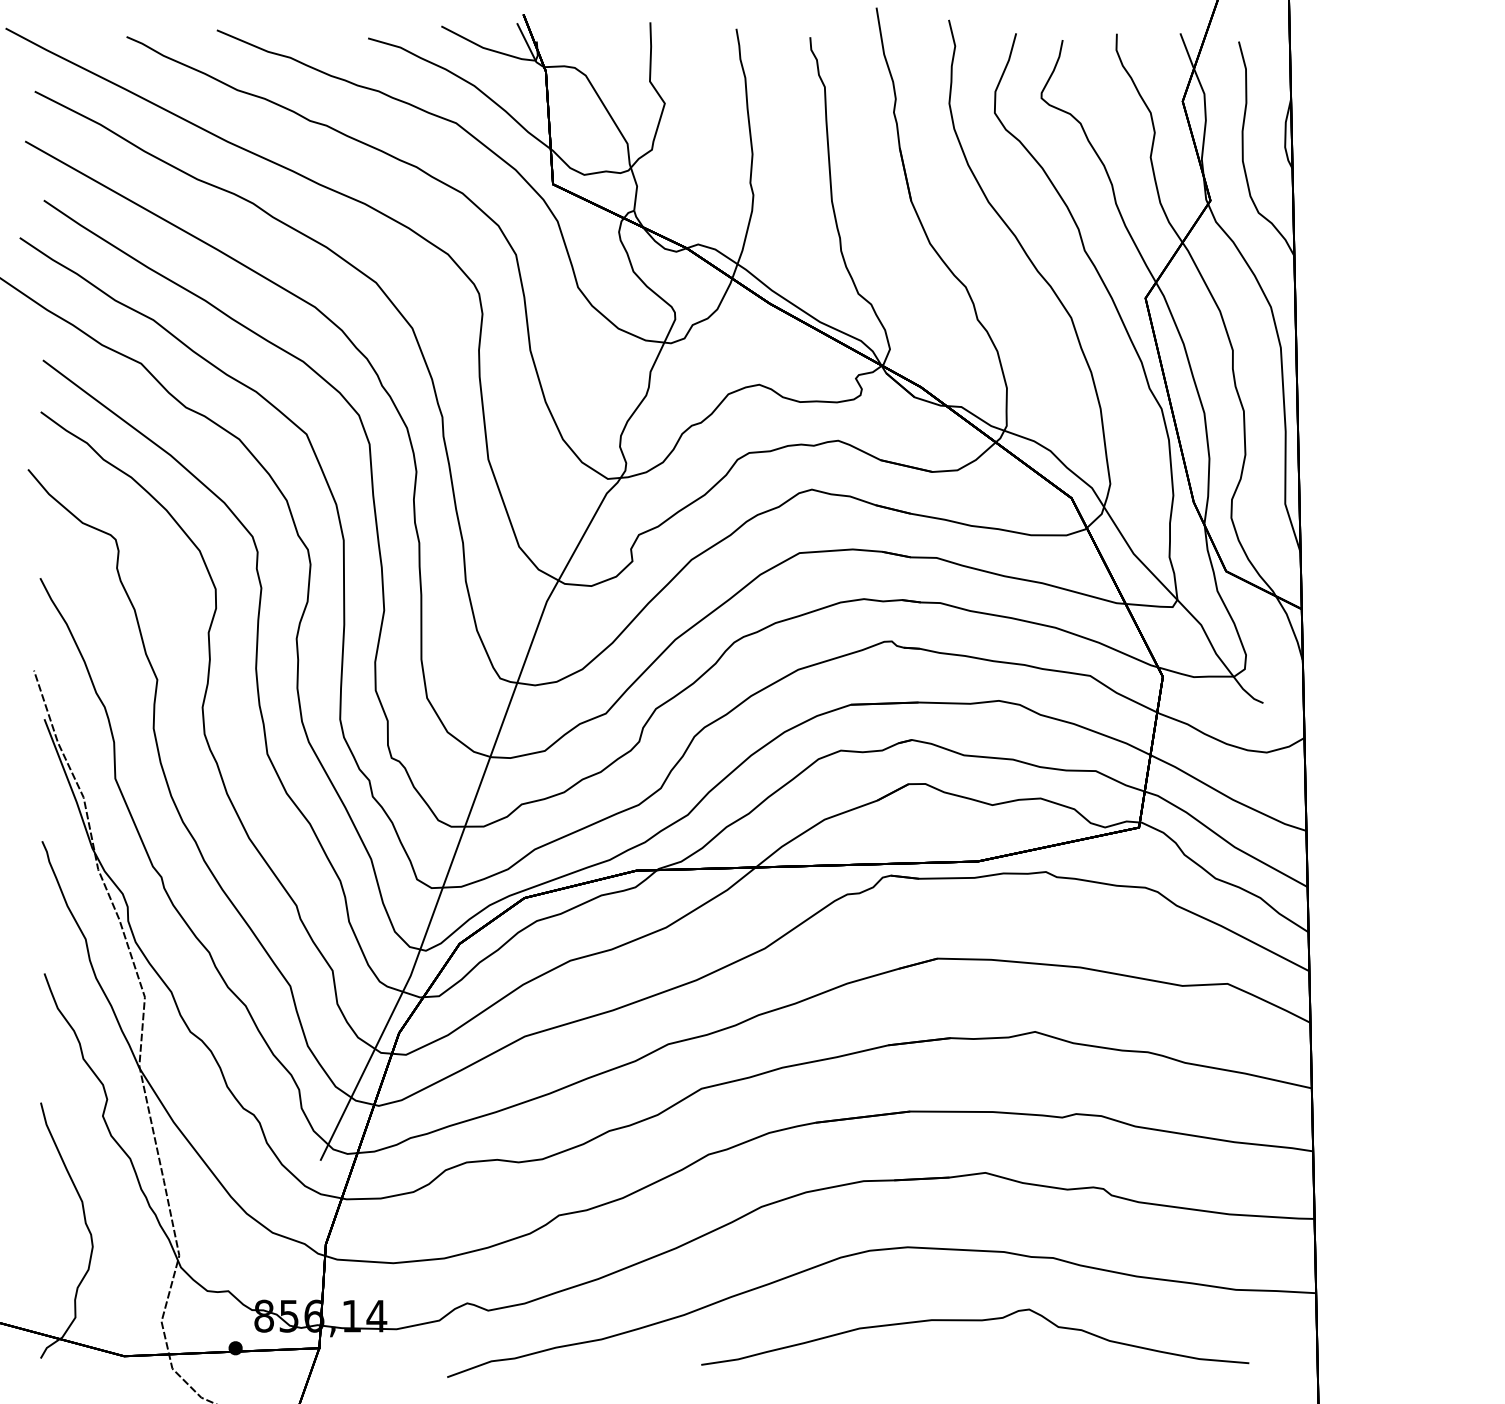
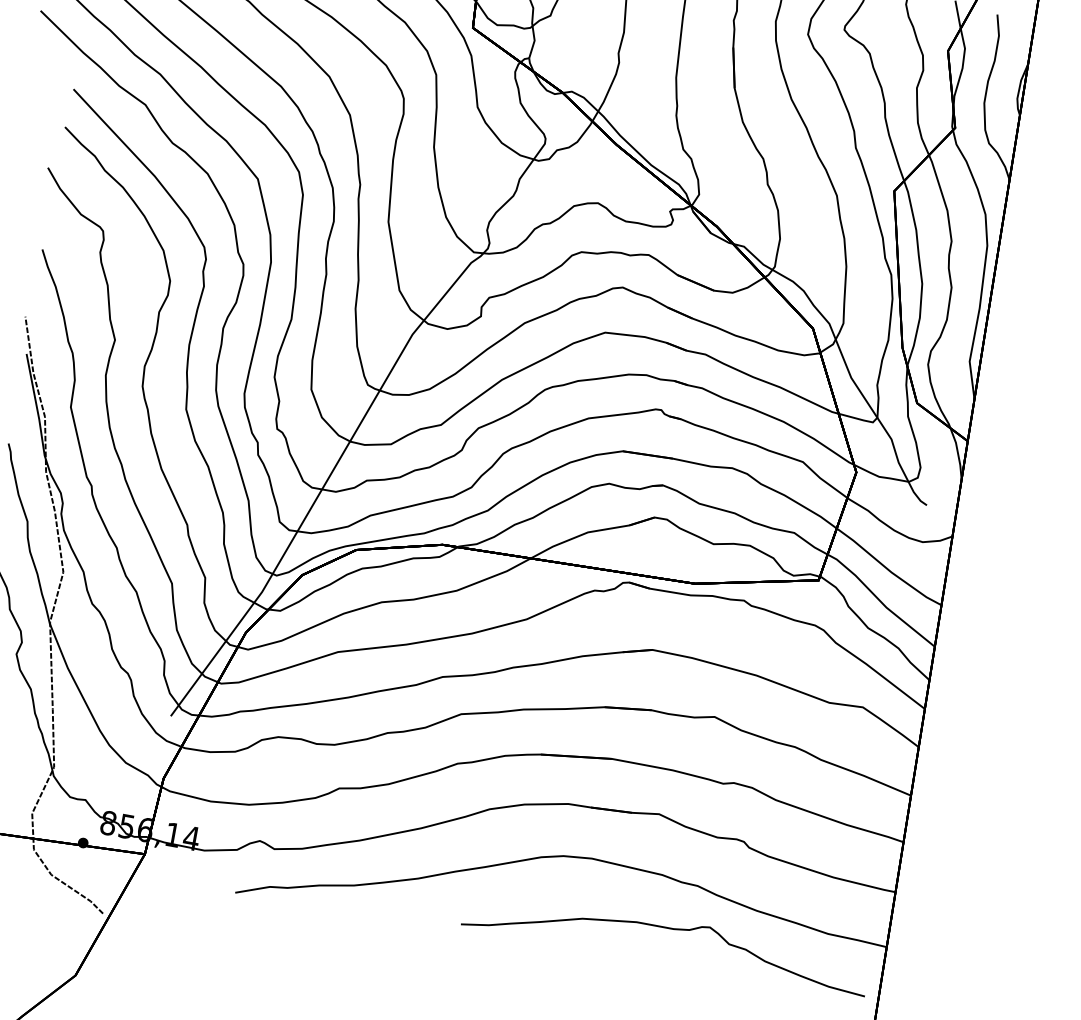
curve: (975, 1321) -> (668, 929), moved

